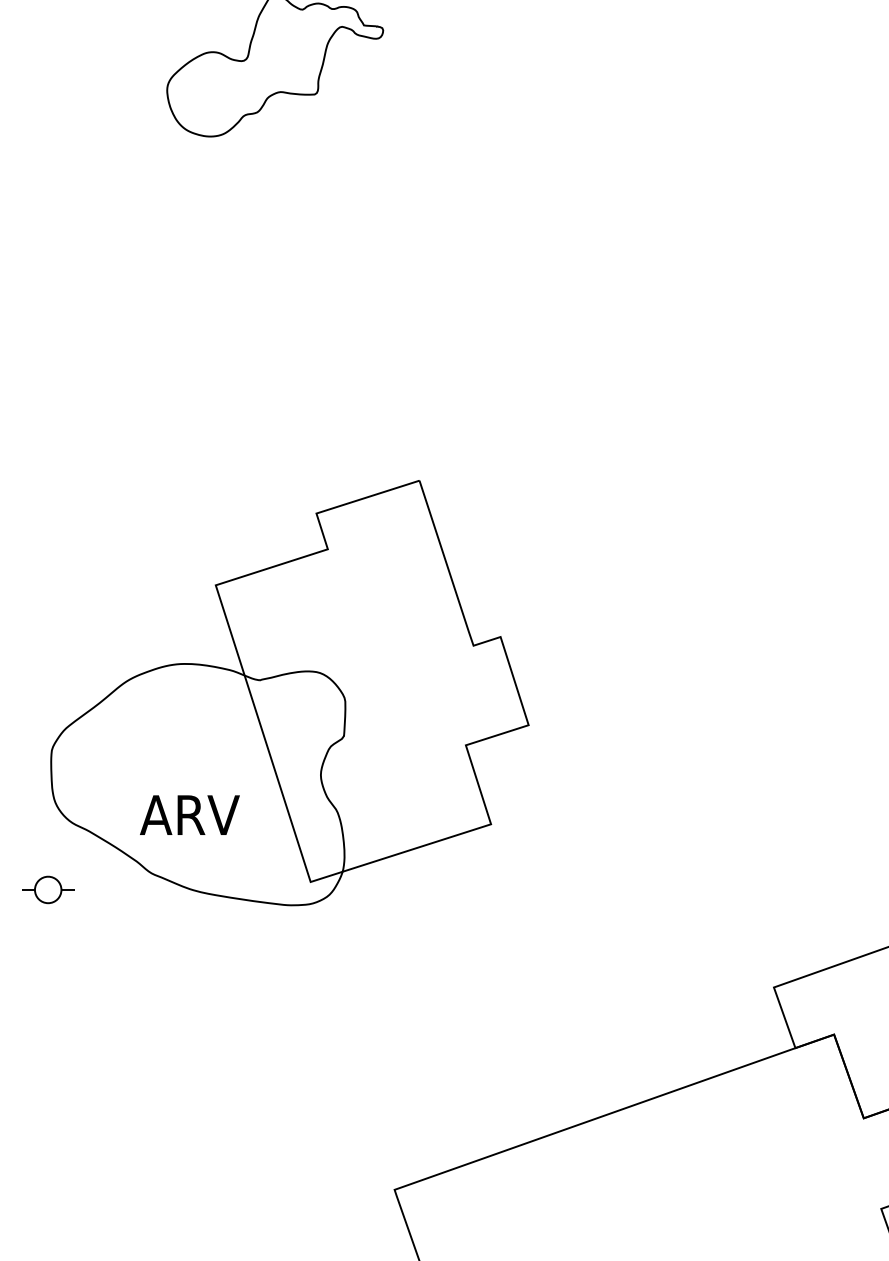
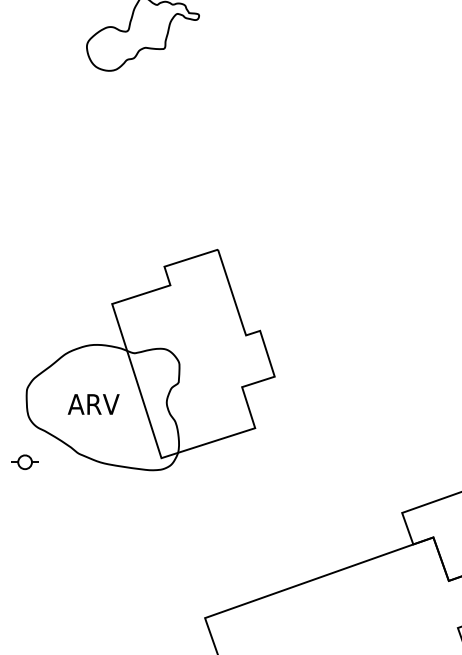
text: (189, 815) -> (93, 404), moved

